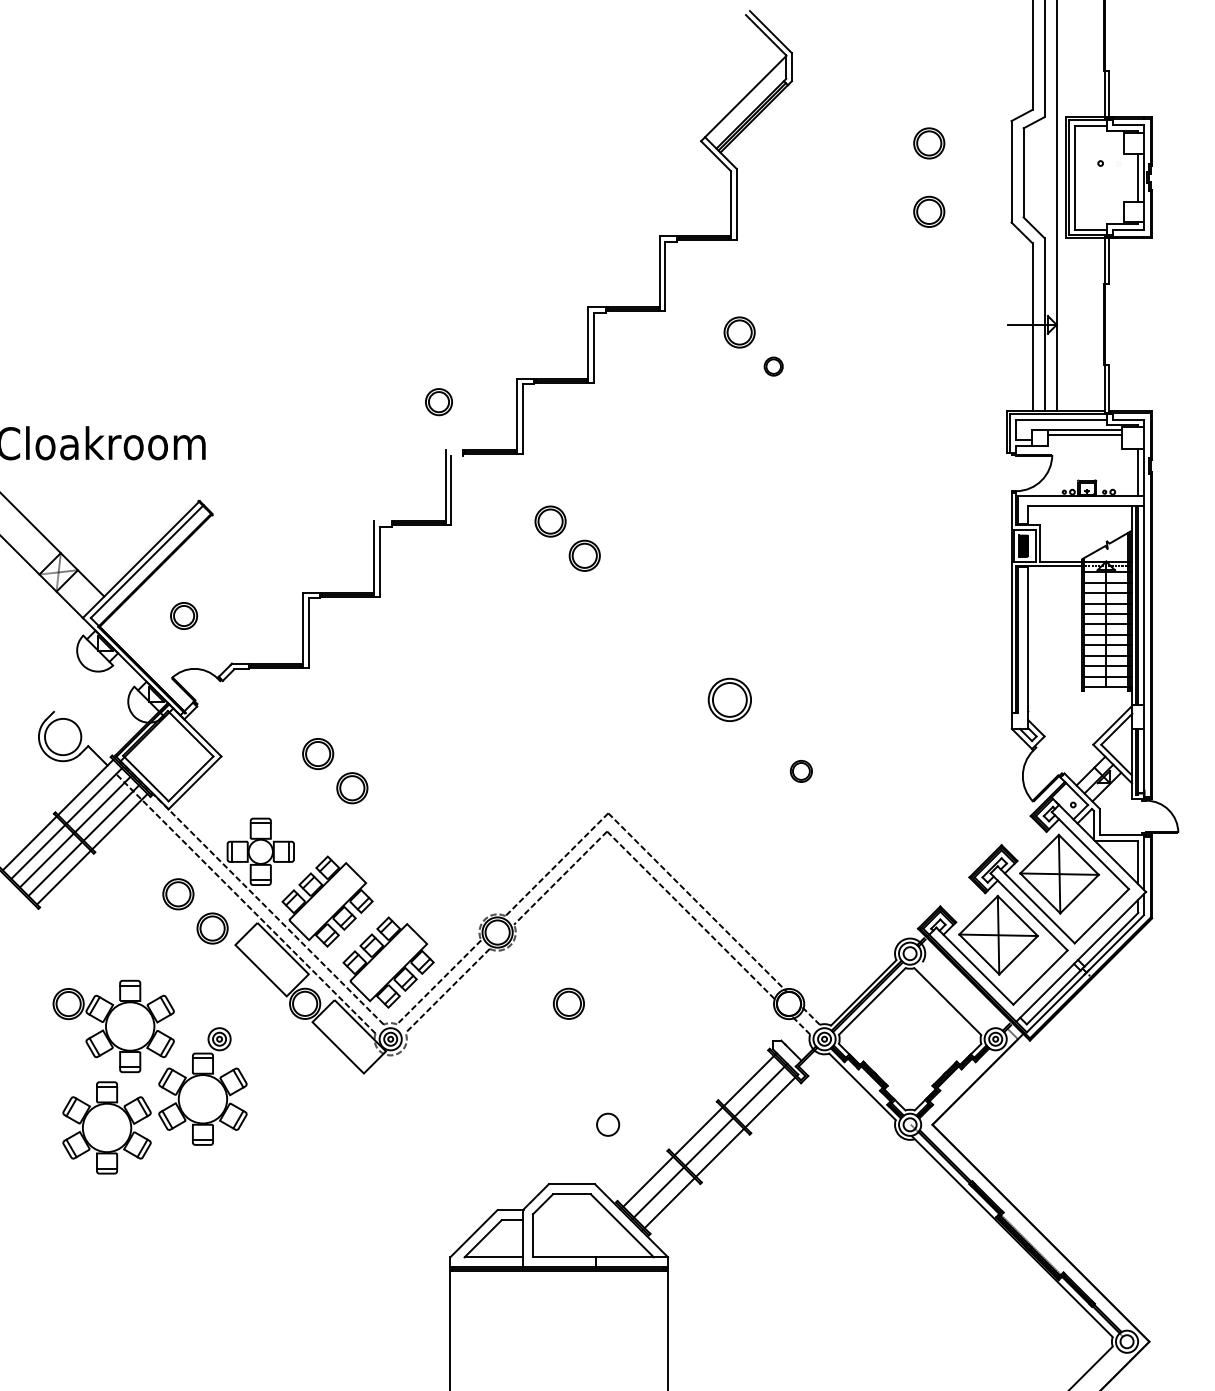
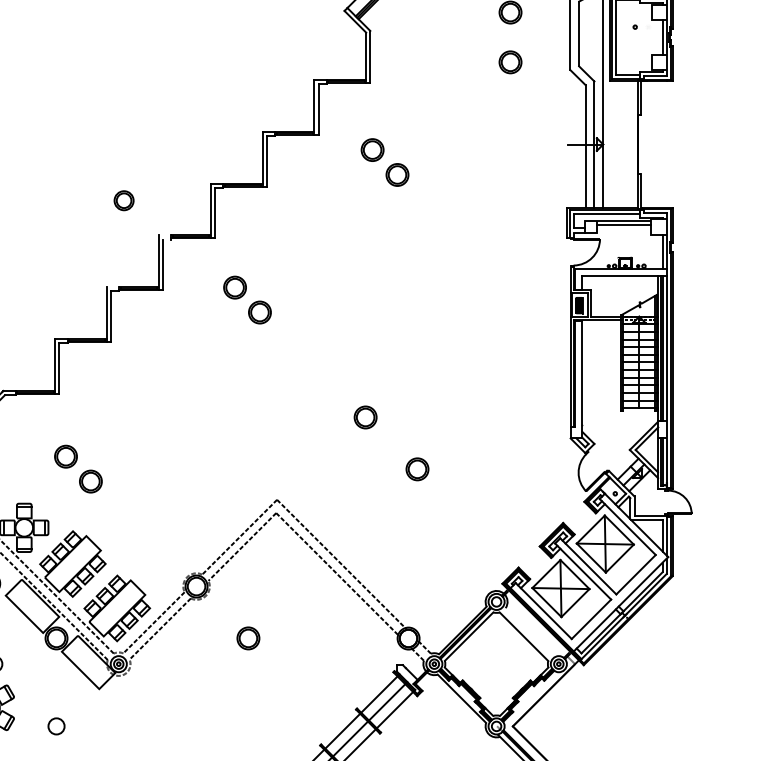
part: (773, 366) -> (397, 174), size x1.67
part: (438, 402) -> (123, 201), moved
part: (730, 700) -> (365, 417), size x0.71
part: (801, 771) -> (417, 469), size x1.43
circle: (608, 1124) -> (56, 726), moved

